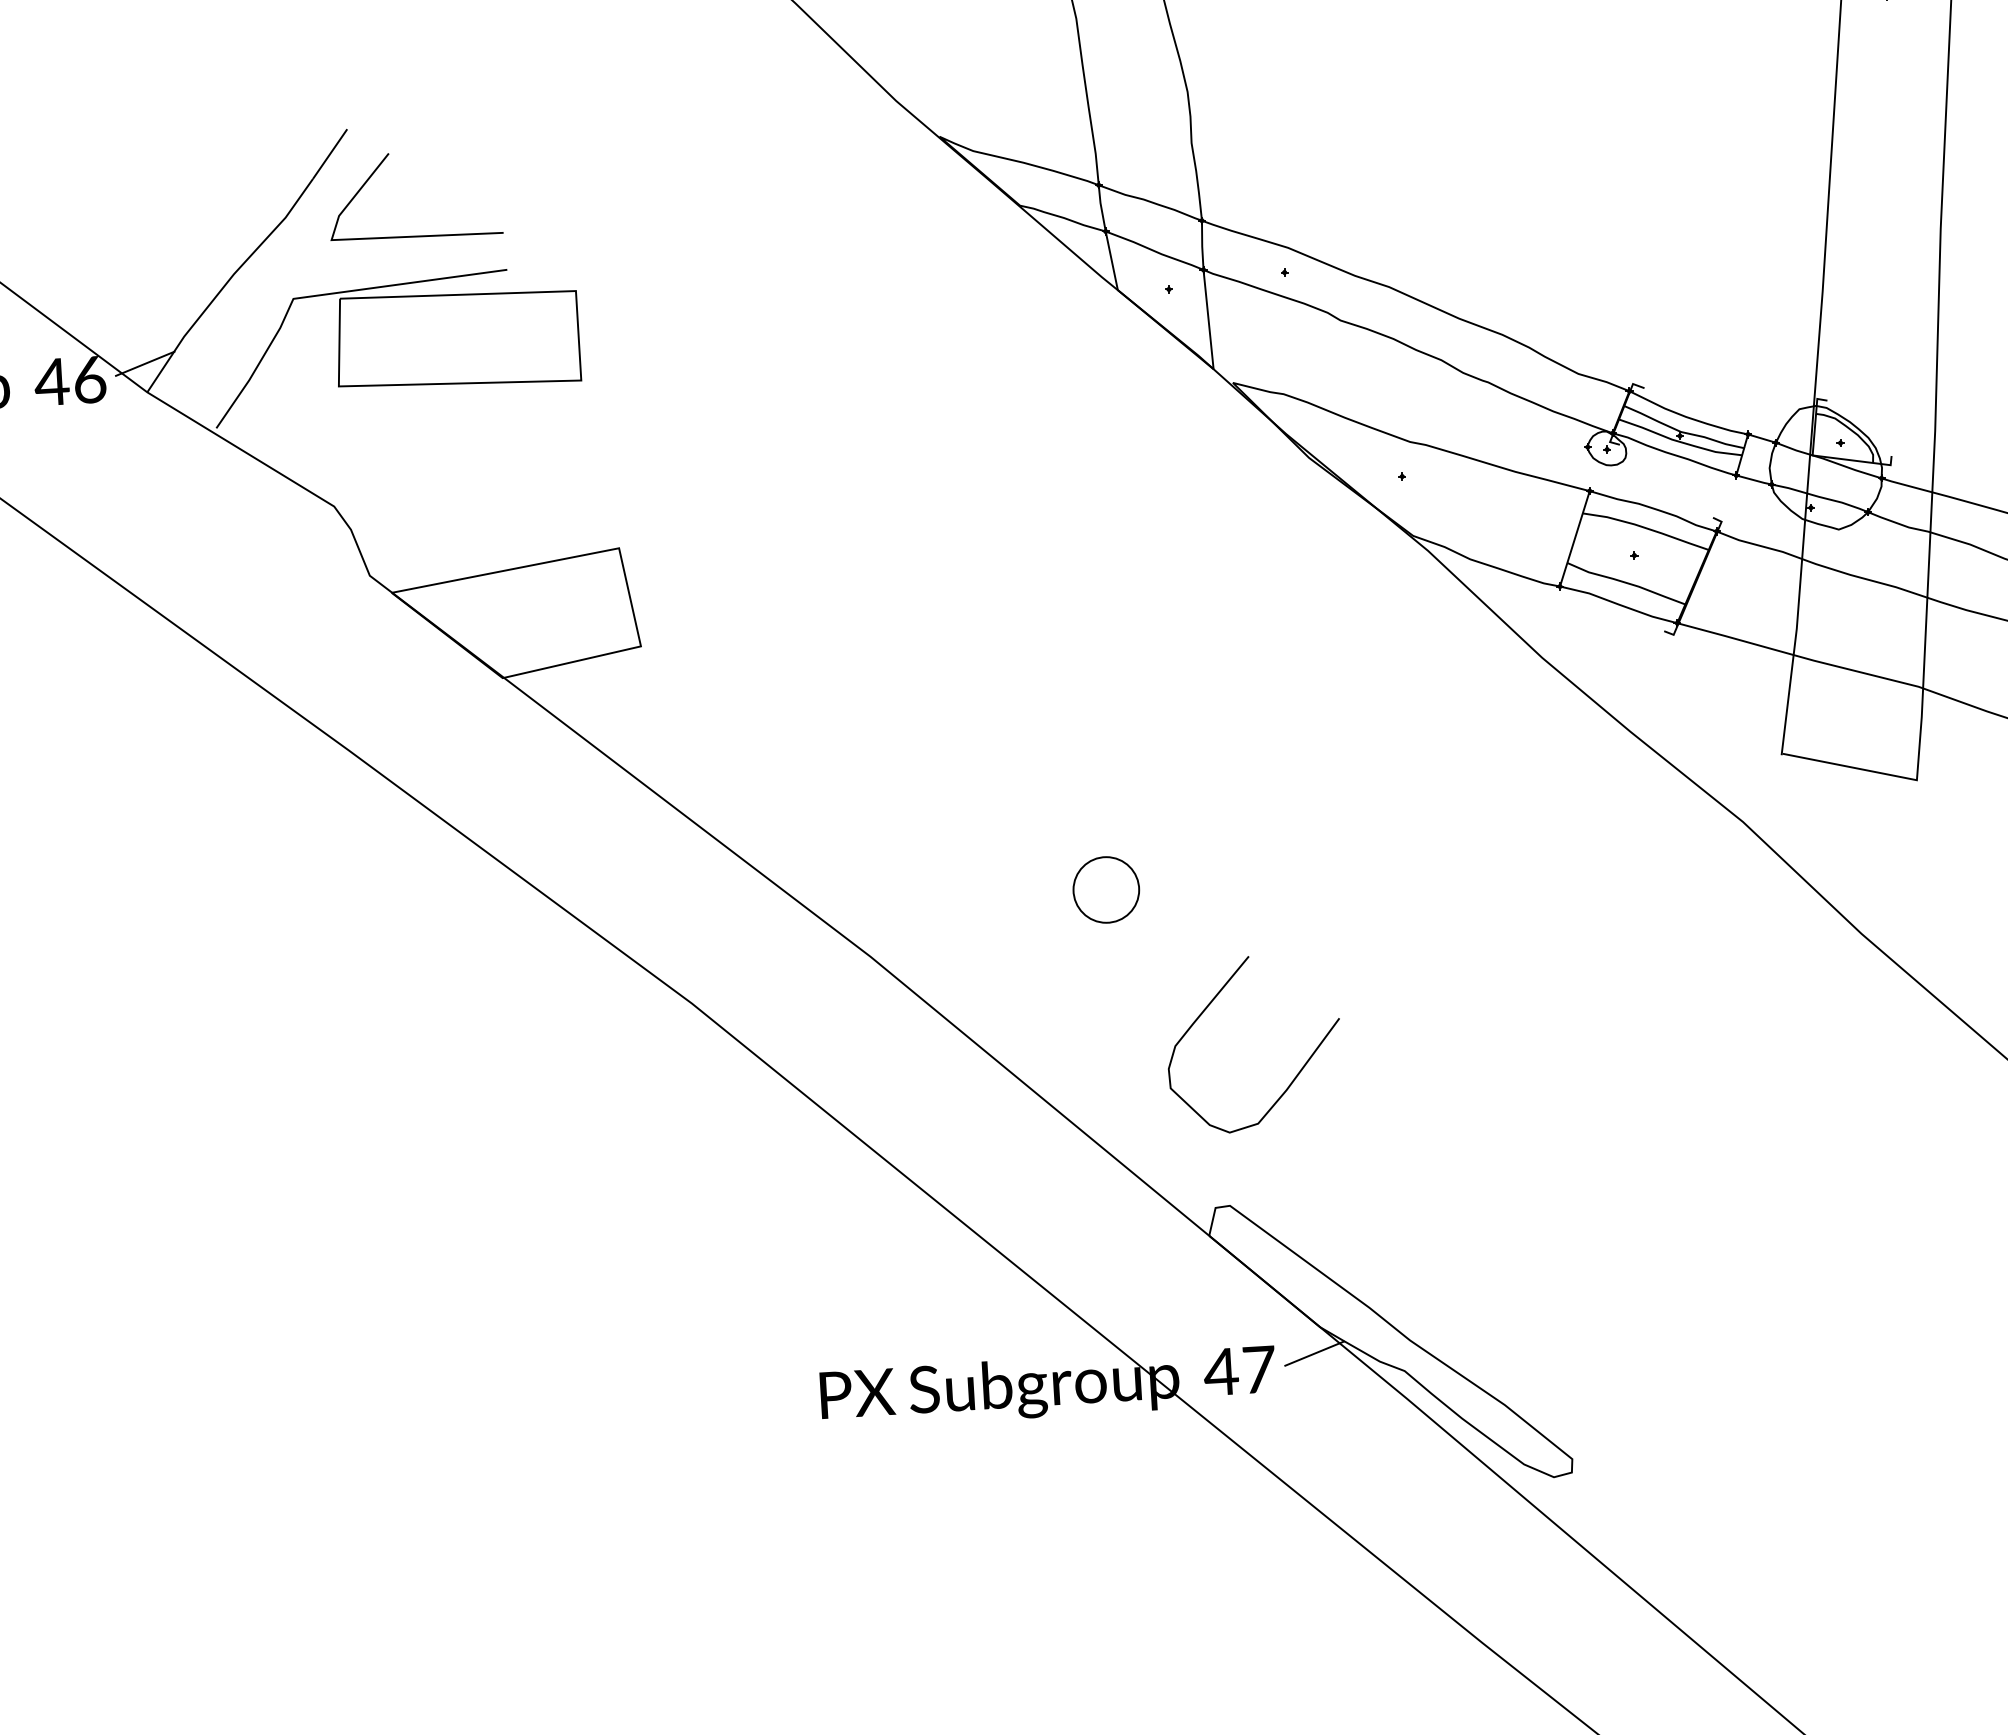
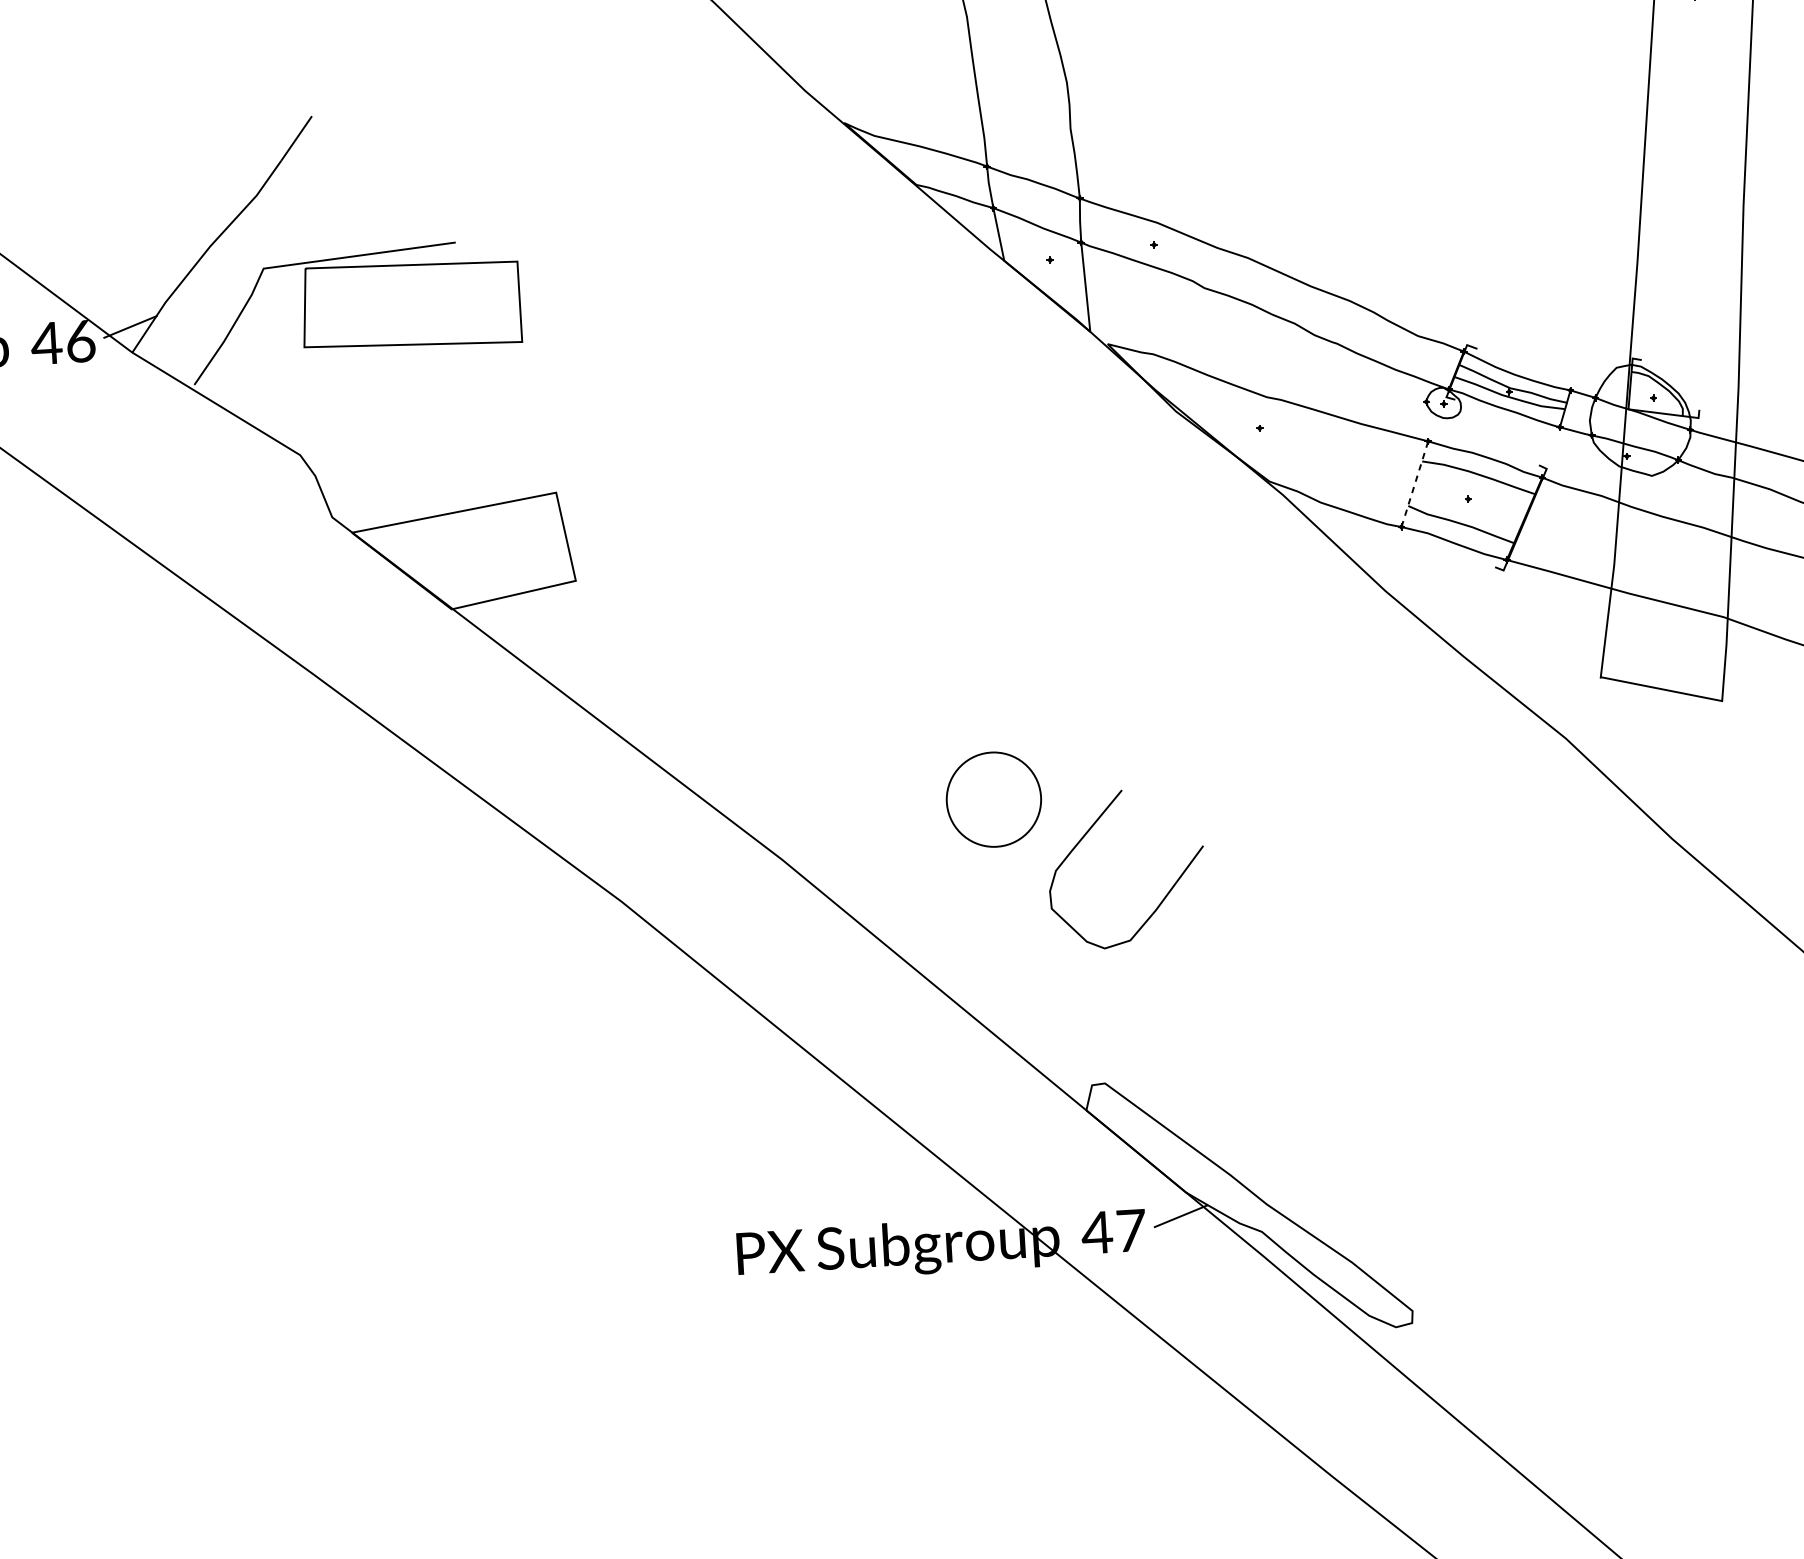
line: (416, 235) -> (374, 211), removed
line: (1574, 538) -> (1414, 483), solid -> dashed
circle: (1106, 889) -> (994, 799), size x1.6
curve: (1296, 1074) -> (1164, 896), moved

